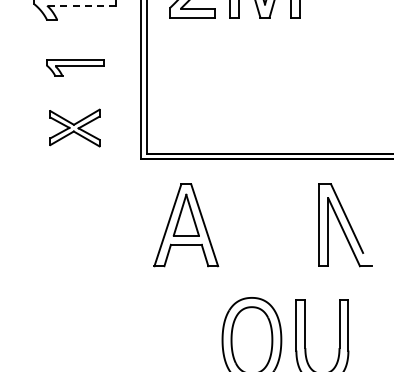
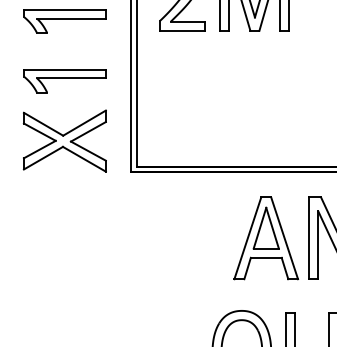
line: (81, 5) -> (71, 18), dashed -> solid
part: (74, 68) -> (64, 81), size x1.43
part: (74, 127) -> (64, 140), size x1.67
part: (186, 225) -> (266, 238), moved

